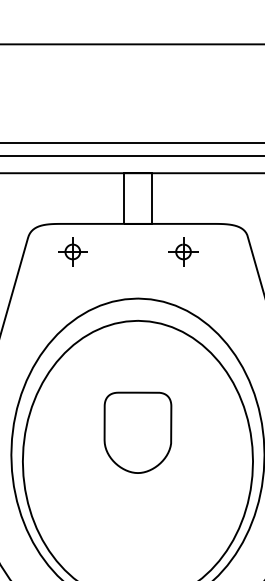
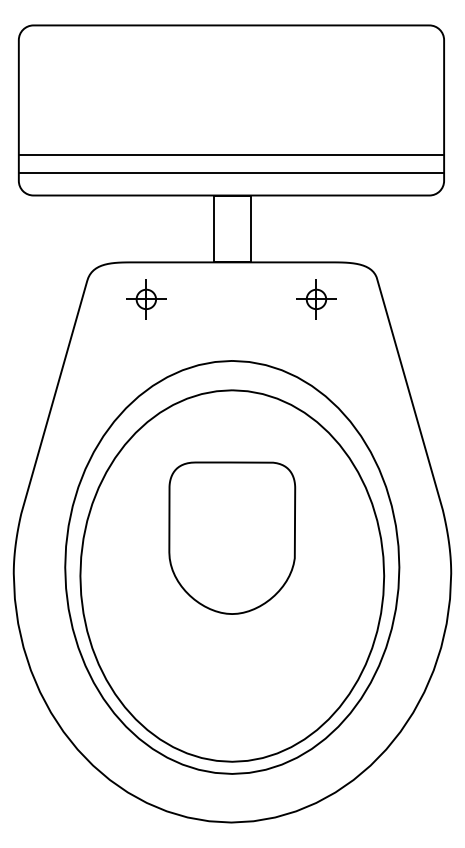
part: (183, 252) -> (316, 299), moved
part: (138, 432) -> (232, 537), size x1.43

